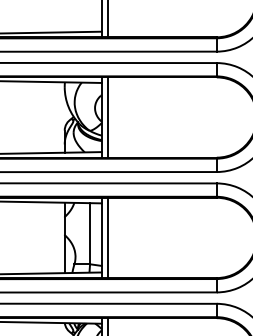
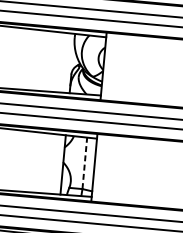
line: (108, 117) -> (109, 66), removed
line: (90, 233) -> (85, 163), solid -> dashed
line: (108, 237) -> (100, 167), removed

